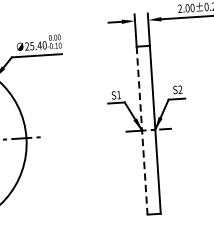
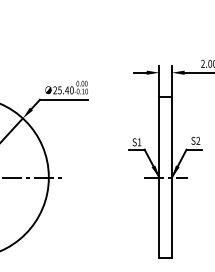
line: (142, 131) -> (159, 178), dashed -> solid

